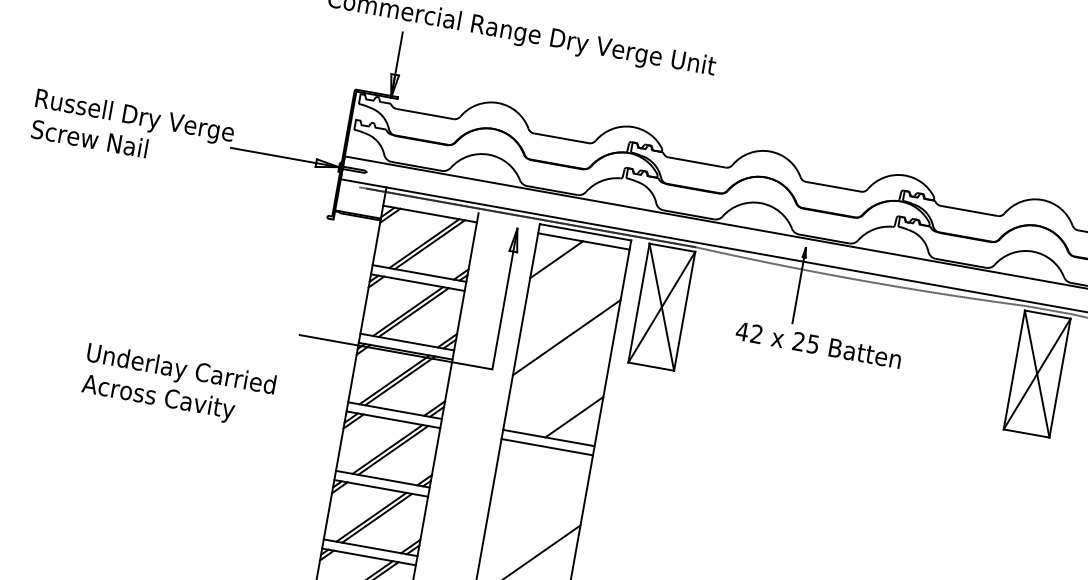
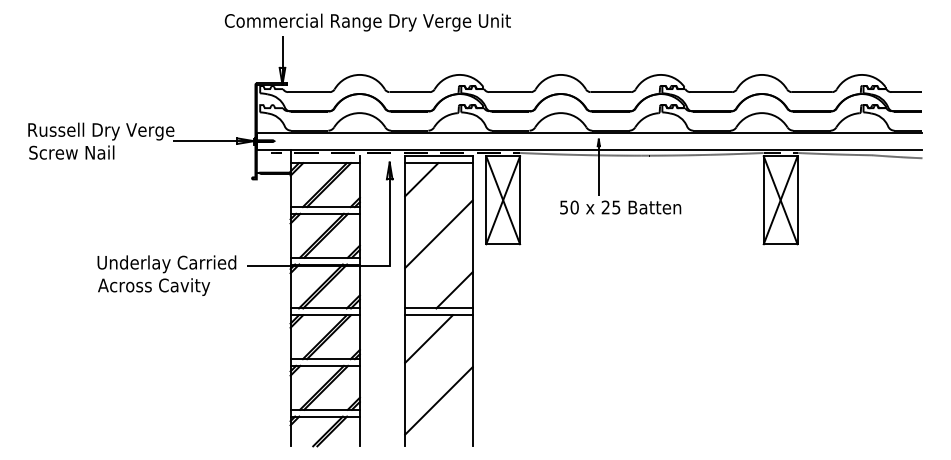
text: (748, 332) -> (568, 207), 42 -> 50
text: (177, 385) -> (166, 275), moved
line: (527, 476) -> (428, 338), added

